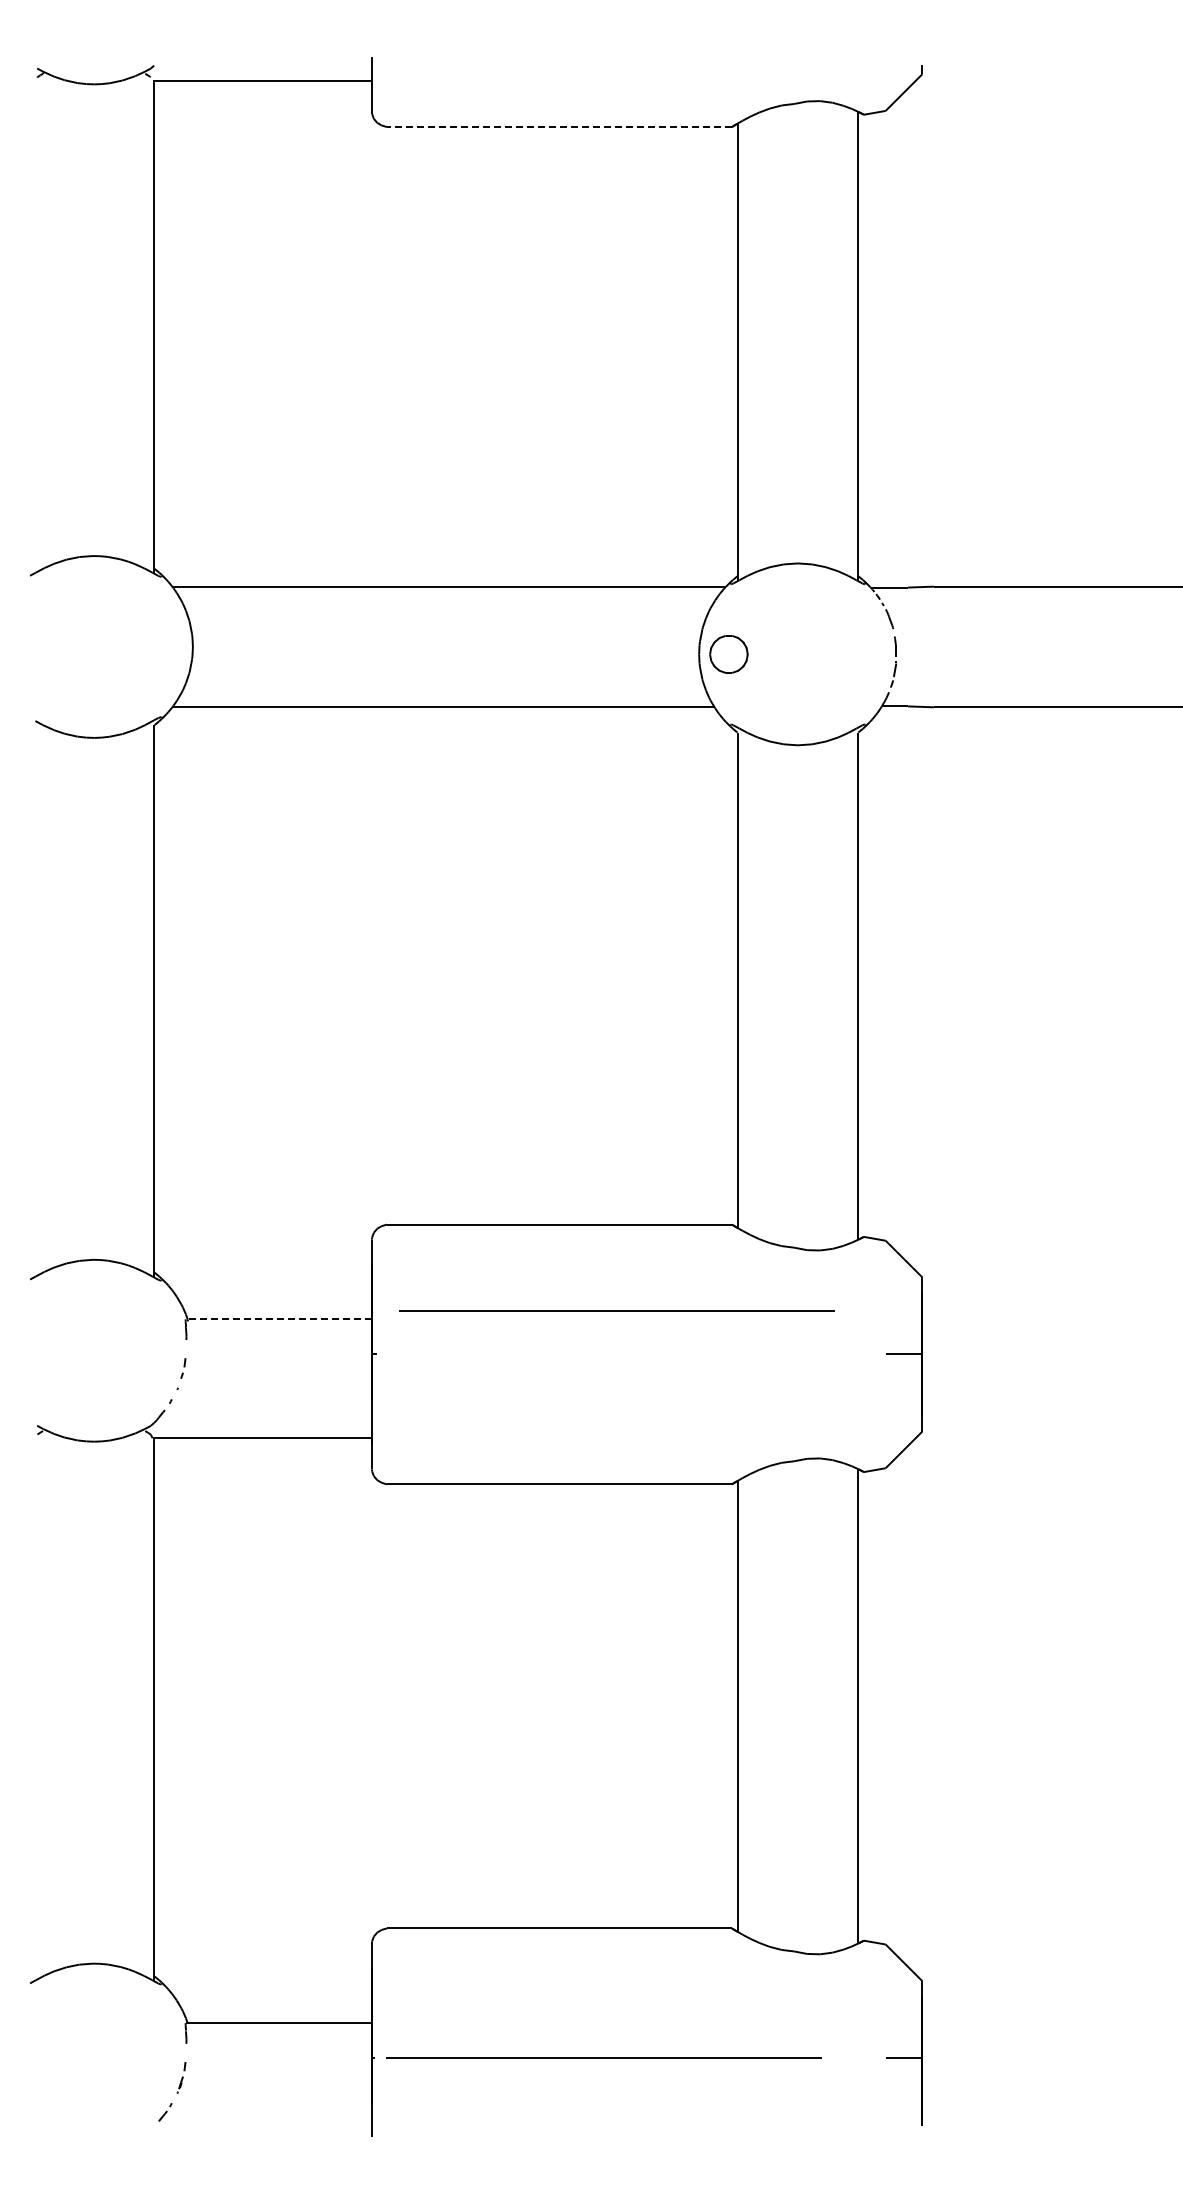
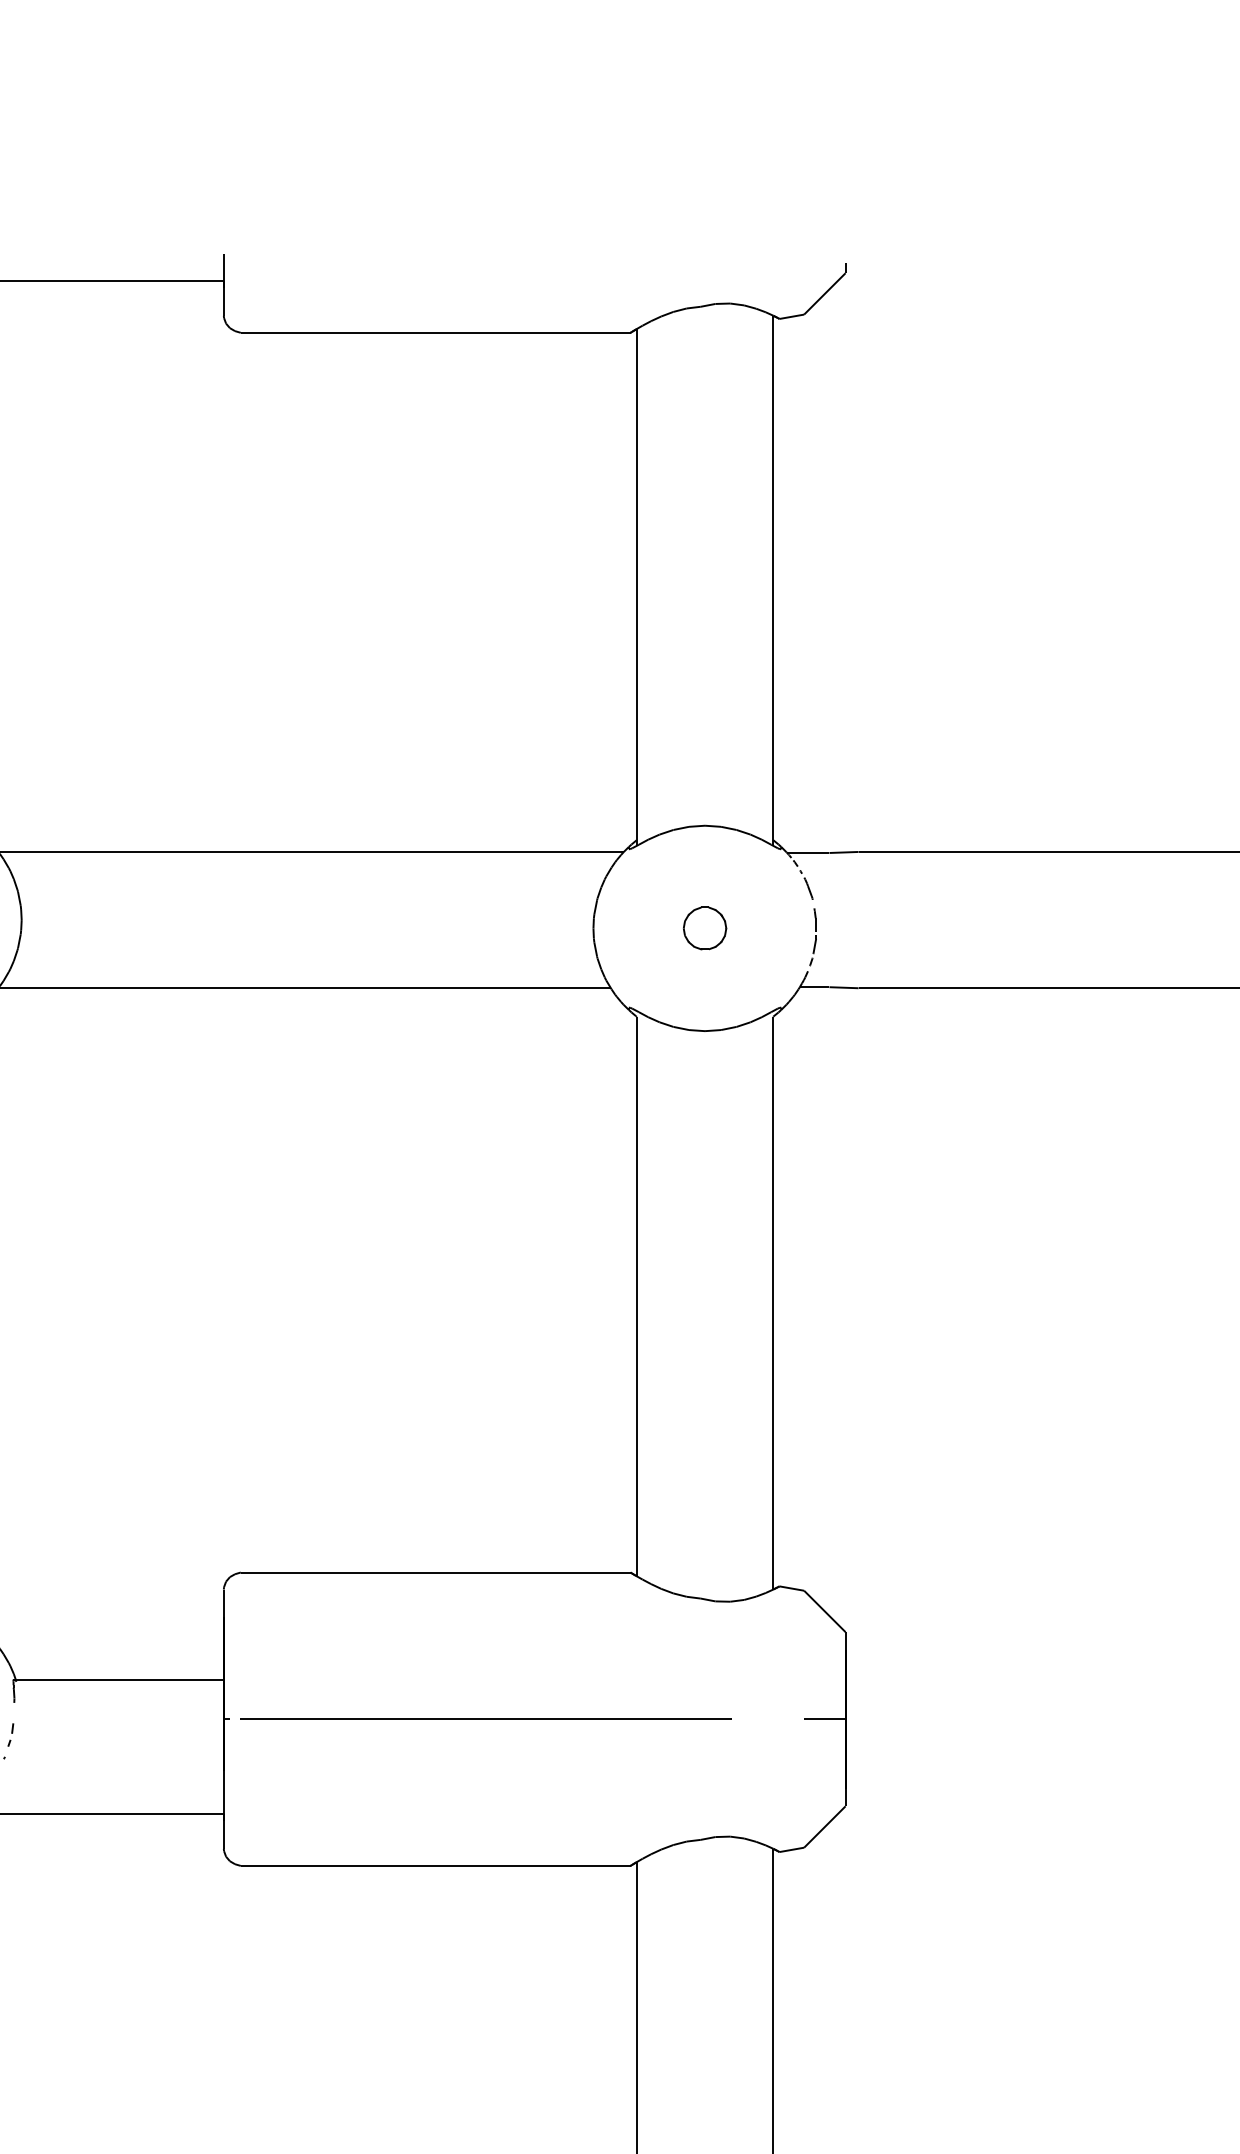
line: (558, 127) -> (434, 333), dashed -> solid
part: (728, 654) -> (704, 928), moved
line: (616, 1310) -> (485, 1718), moved
line: (278, 1319) -> (118, 1679), dashed -> solid

